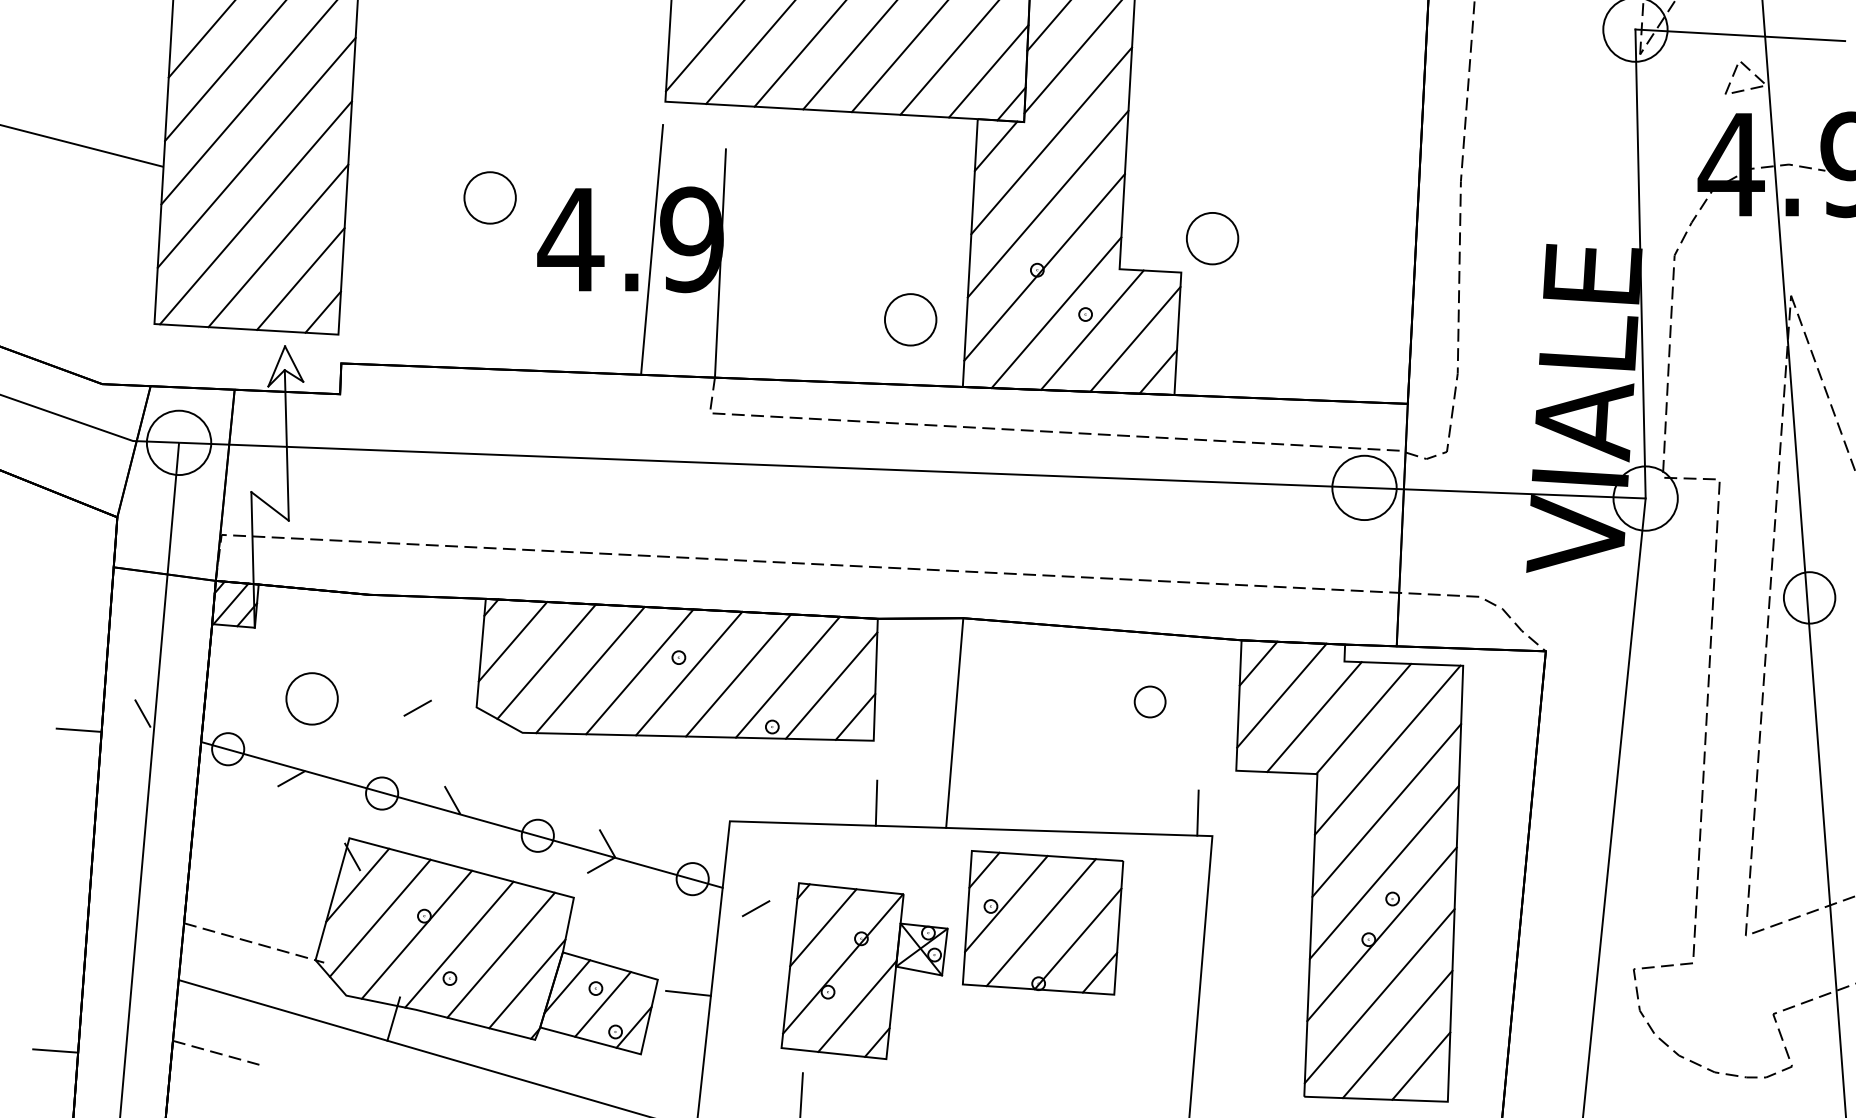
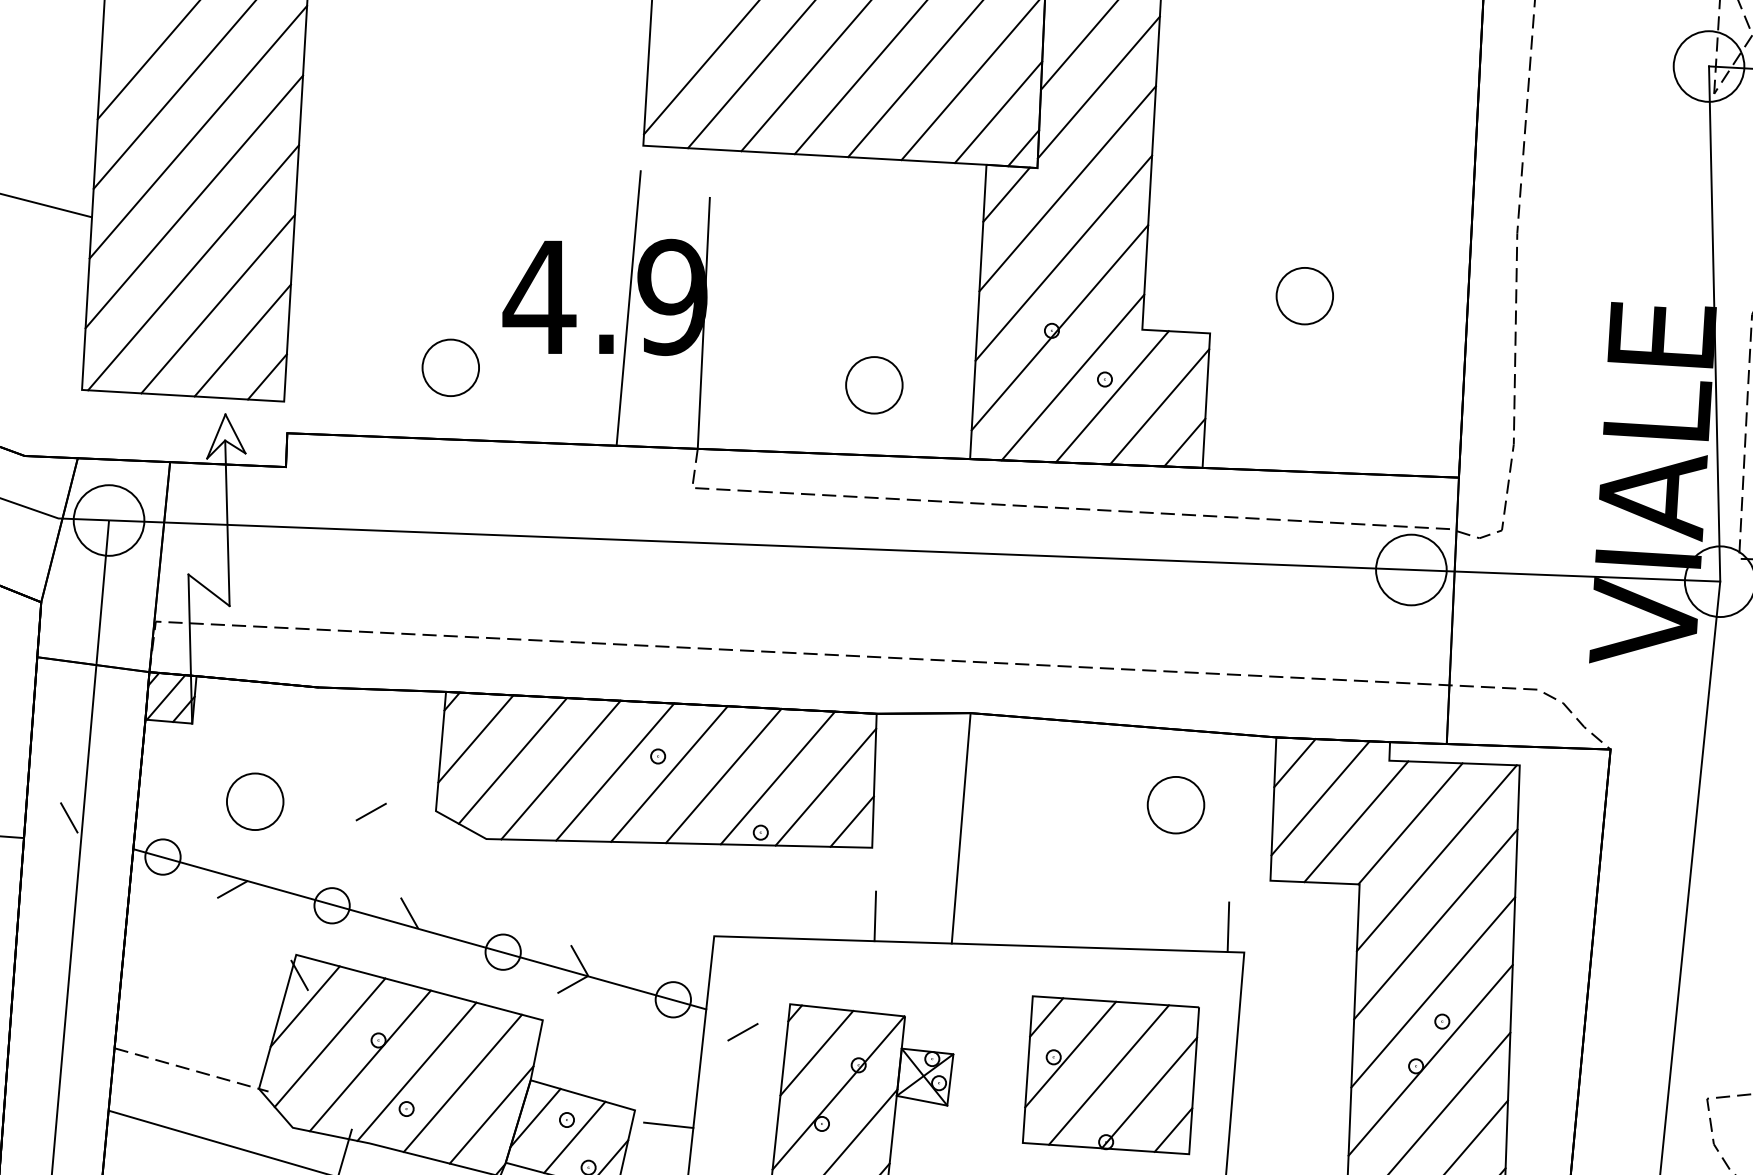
part: (489, 197) -> (450, 367), moved
part: (1212, 238) -> (1304, 295), moved
part: (910, 319) -> (874, 384), moved
part: (1149, 701) -> (1175, 804), size x1.67
part: (1043, 922) -> (1111, 1074), moved

